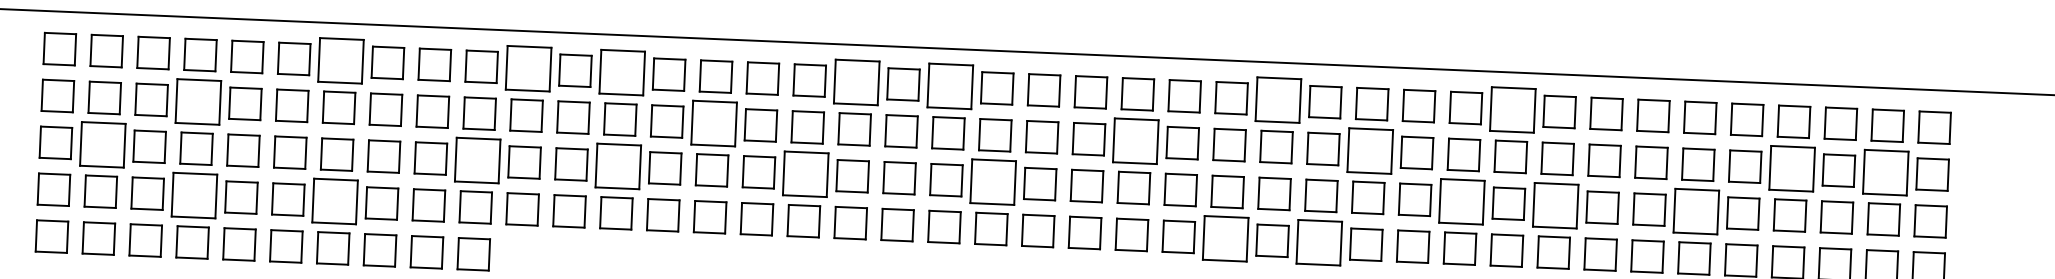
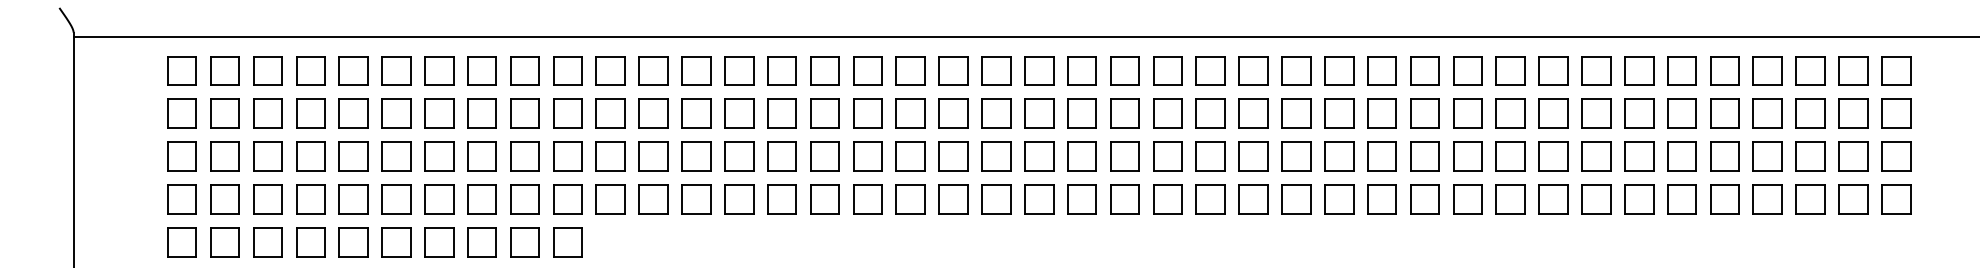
part: (341, 60) -> (439, 70), size x0.71
part: (528, 68) -> (610, 70), size x0.71
part: (622, 72) -> (696, 70), size x0.71
part: (856, 82) -> (910, 70), size x0.71
part: (950, 86) -> (996, 70), size x0.71
part: (1278, 99) -> (1296, 70), size x0.71
part: (198, 101) -> (310, 113), size x0.71
part: (1512, 109) -> (1510, 70), size x0.71
part: (713, 123) -> (781, 113), size x0.71
part: (1135, 141) -> (1167, 113), size x0.71
part: (102, 144) -> (224, 156), size x0.71
part: (1369, 150) -> (1381, 113), size x0.71
part: (477, 160) -> (567, 156), size x0.71
part: (618, 166) -> (696, 156), size x0.71
part: (1791, 168) -> (1767, 113), size x0.71
part: (1885, 172) -> (1853, 113), size x0.71
part: (805, 174) -> (867, 156), size x0.71
part: (993, 182) -> (1039, 156), size x0.71
part: (194, 195) -> (310, 199), size x0.71
part: (335, 201) -> (439, 199), size x0.71
part: (1461, 201) -> (1467, 156), size x0.71
part: (1555, 205) -> (1553, 156), size x0.71
part: (1695, 211) -> (1681, 156), size x0.71
part: (1225, 239) -> (1253, 199), size x0.71
part: (1319, 242) -> (1339, 199), size x0.71

